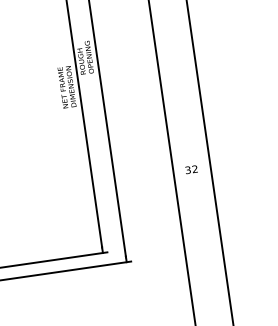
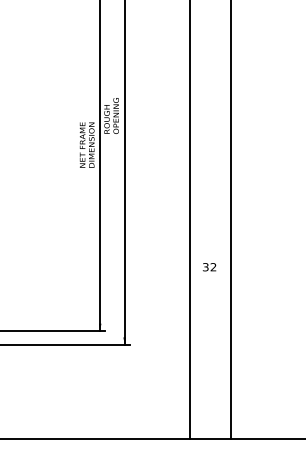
text: (191, 169) -> (209, 267), moved

